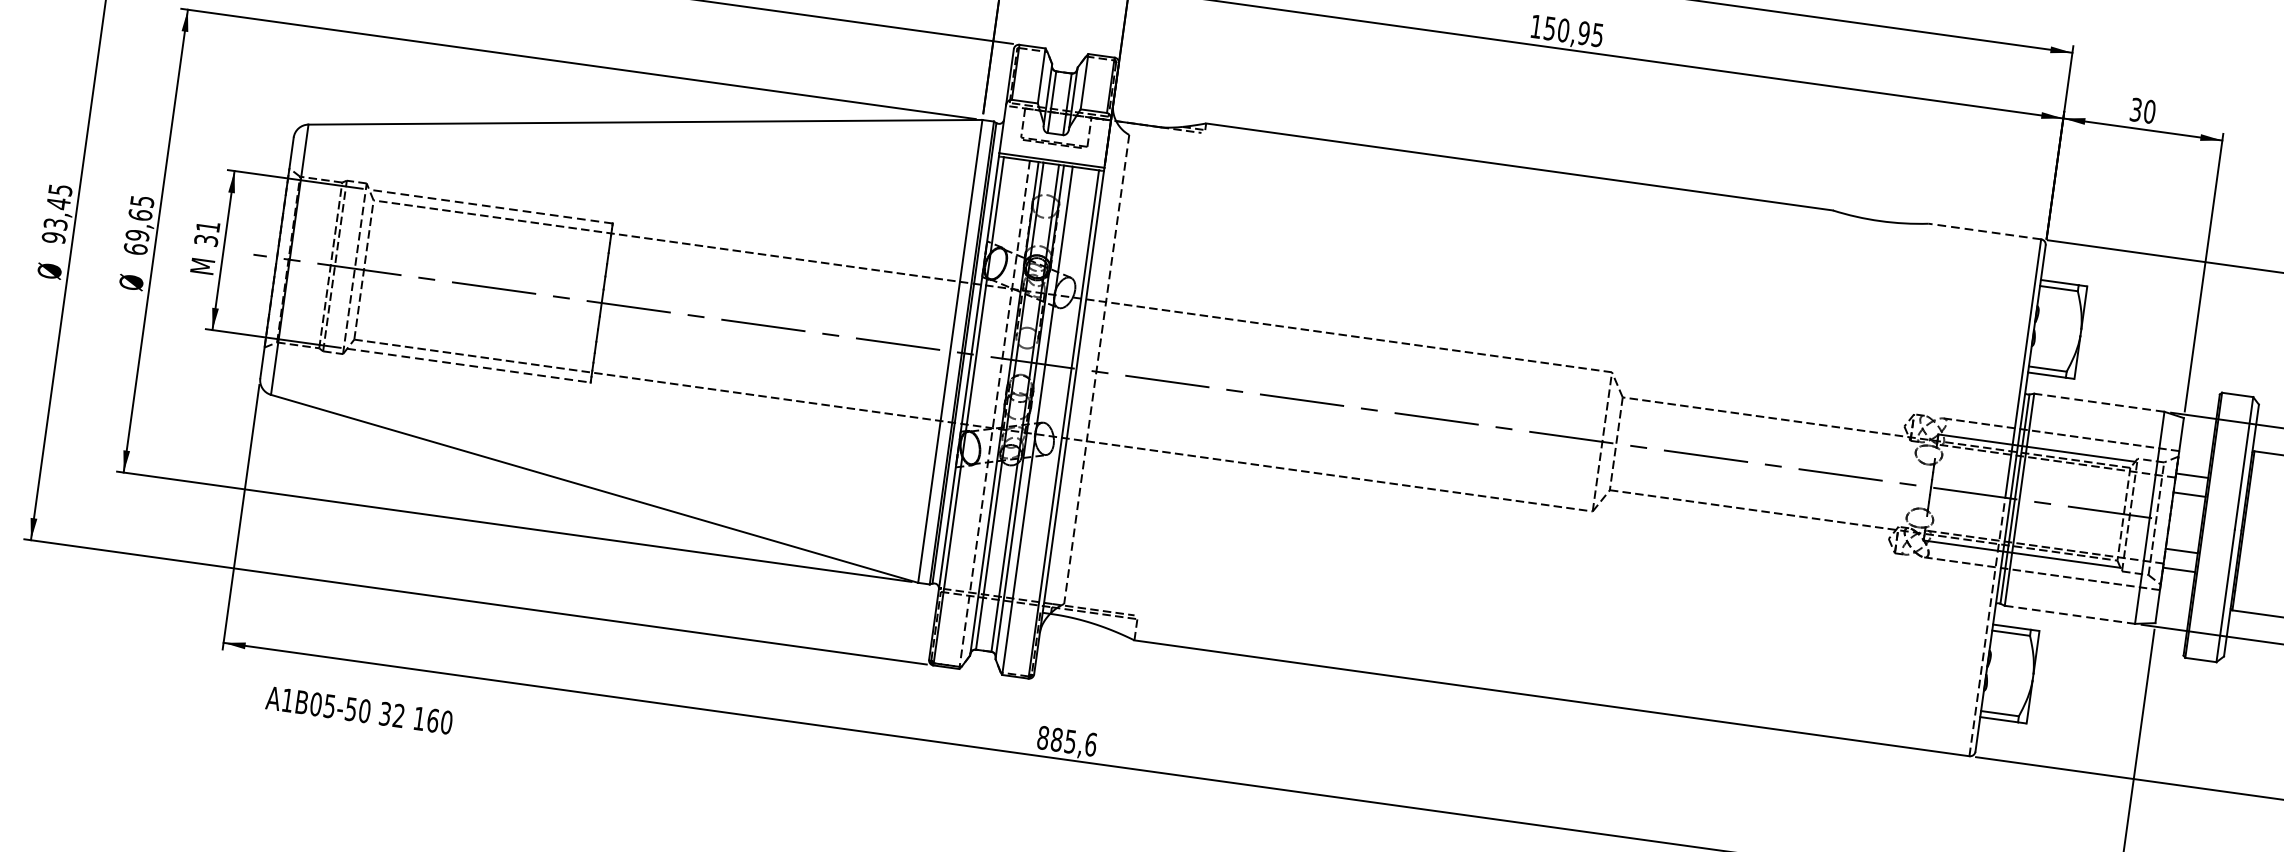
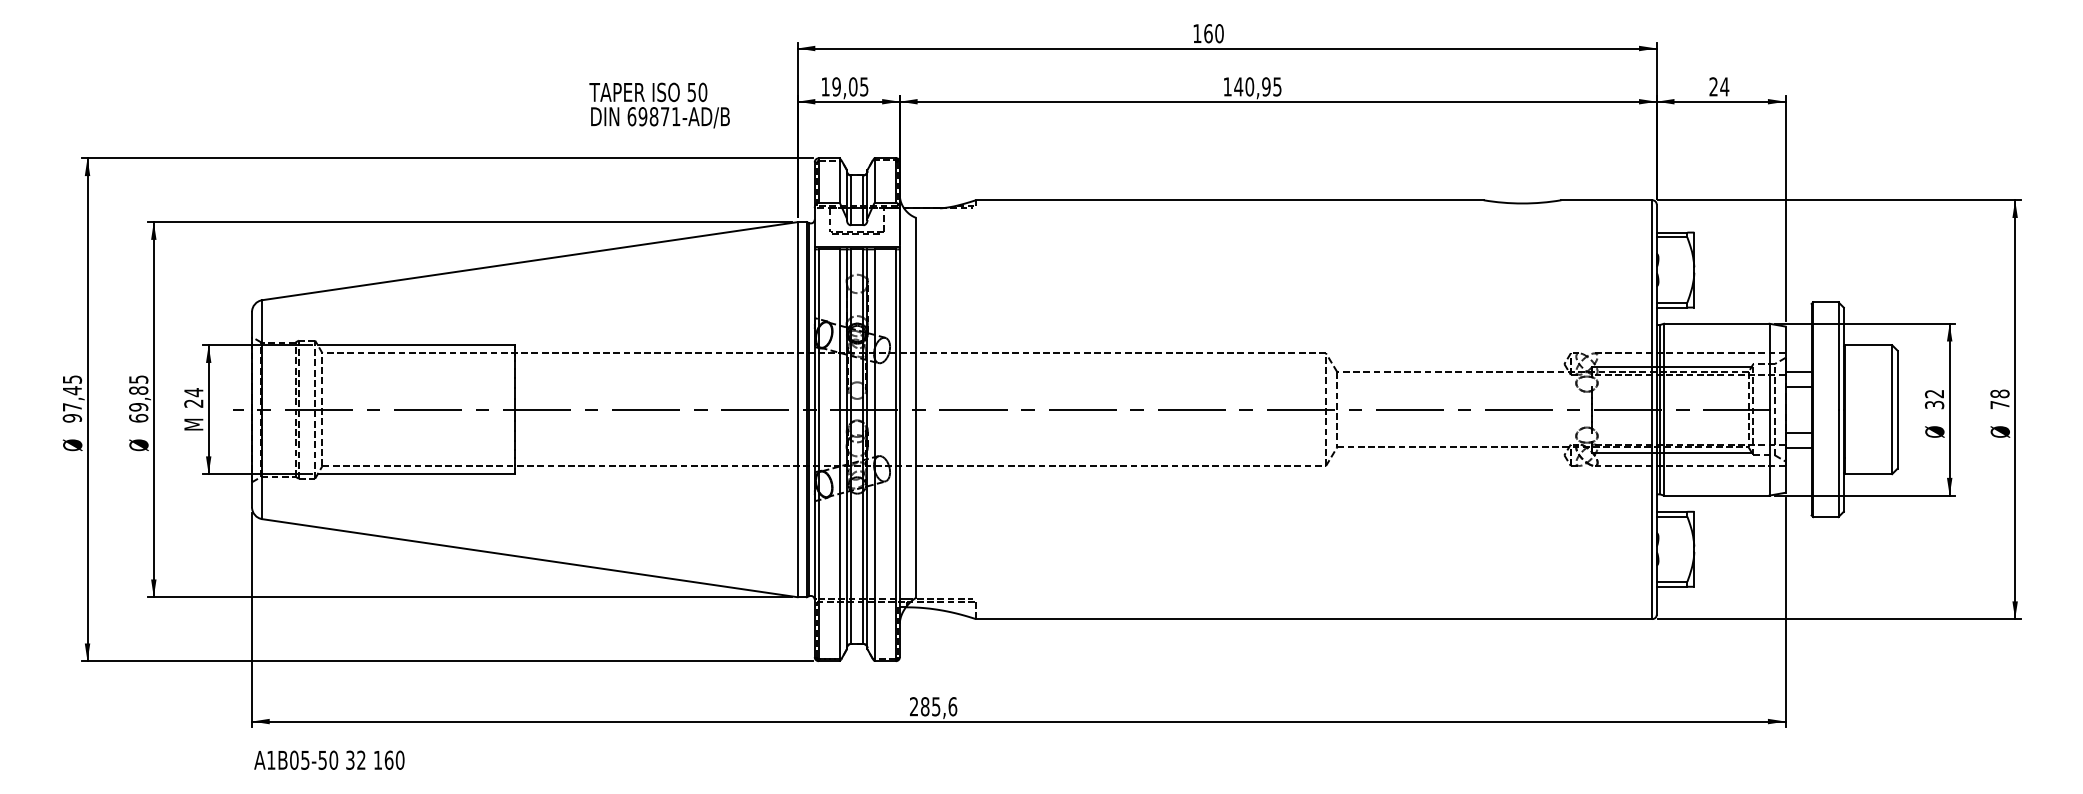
text: (1549, 28) -> (1238, 86), 150,95 -> 140,95
text: (2143, 110) -> (1719, 86), 30 -> 24
line: (491, 206) -> (416, 345), dashed -> solid
text: (140, 214) -> (138, 390), 69,65 -> 69,85
text: (55, 224) -> (72, 407), 93,45 -> 97,45
line: (1984, 231) -> (1606, 200), dashed -> solid
text: (206, 232) -> (193, 397), 31 -> 24
line: (468, 366) -> (416, 474), dashed -> solid
line: (1096, 370) -> (915, 408), dashed -> solid
line: (2099, 402) -> (1716, 323), dashed -> solid
line: (994, 415) -> (839, 455), dashed -> solid
line: (2069, 614) -> (1716, 495), dashed -> solid
line: (1987, 627) -> (1652, 514), dashed -> solid
text: (359, 709) -> (329, 759), moved
text: (1042, 737) -> (913, 706), 885,6 -> 285,6

